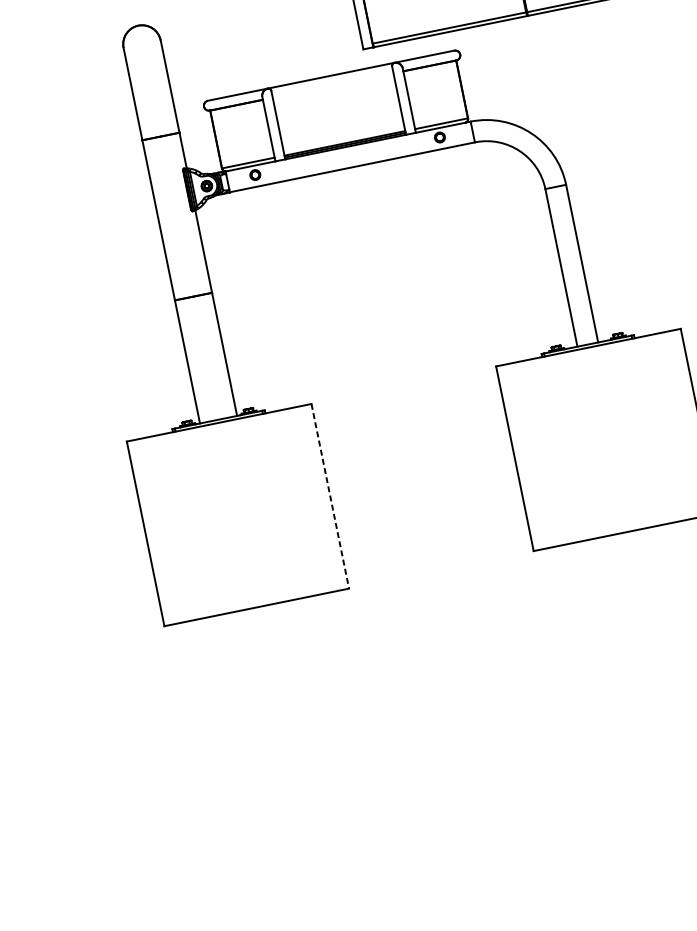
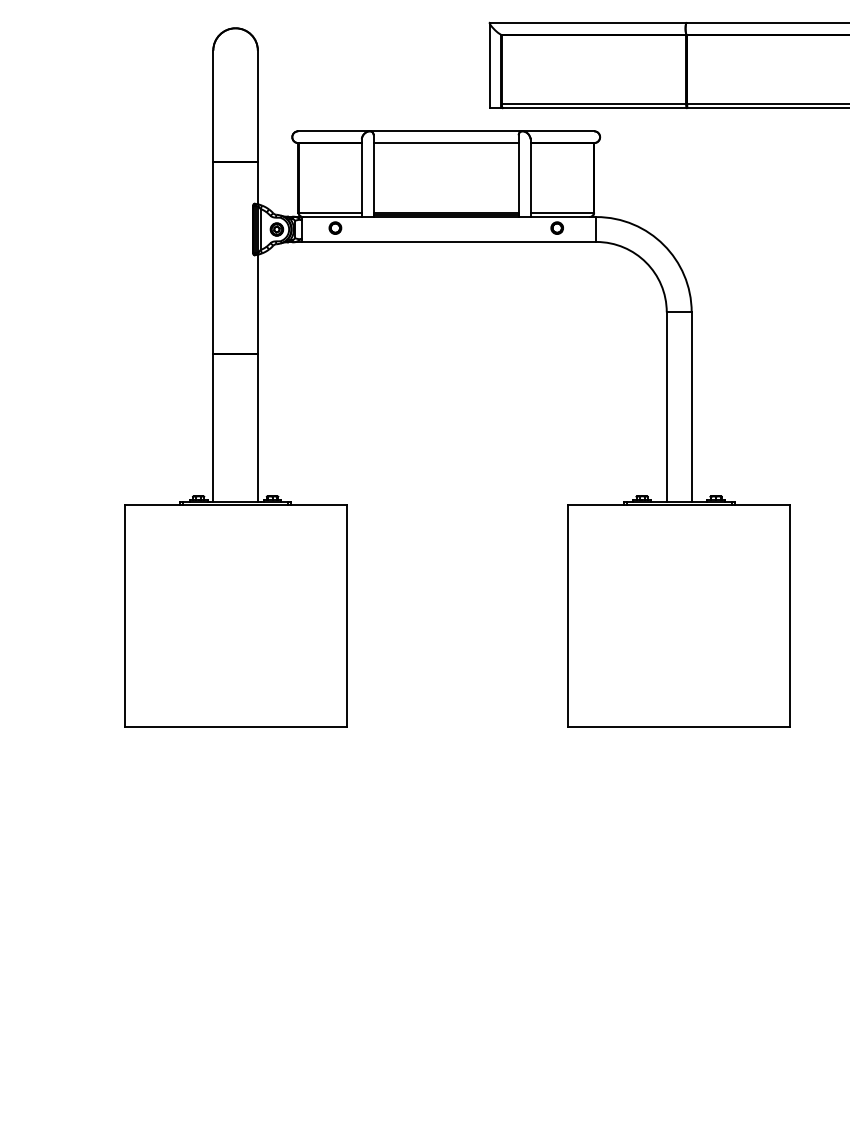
line: (332, 85) -> (445, 143), added
line: (330, 496) -> (346, 616), dashed -> solid

